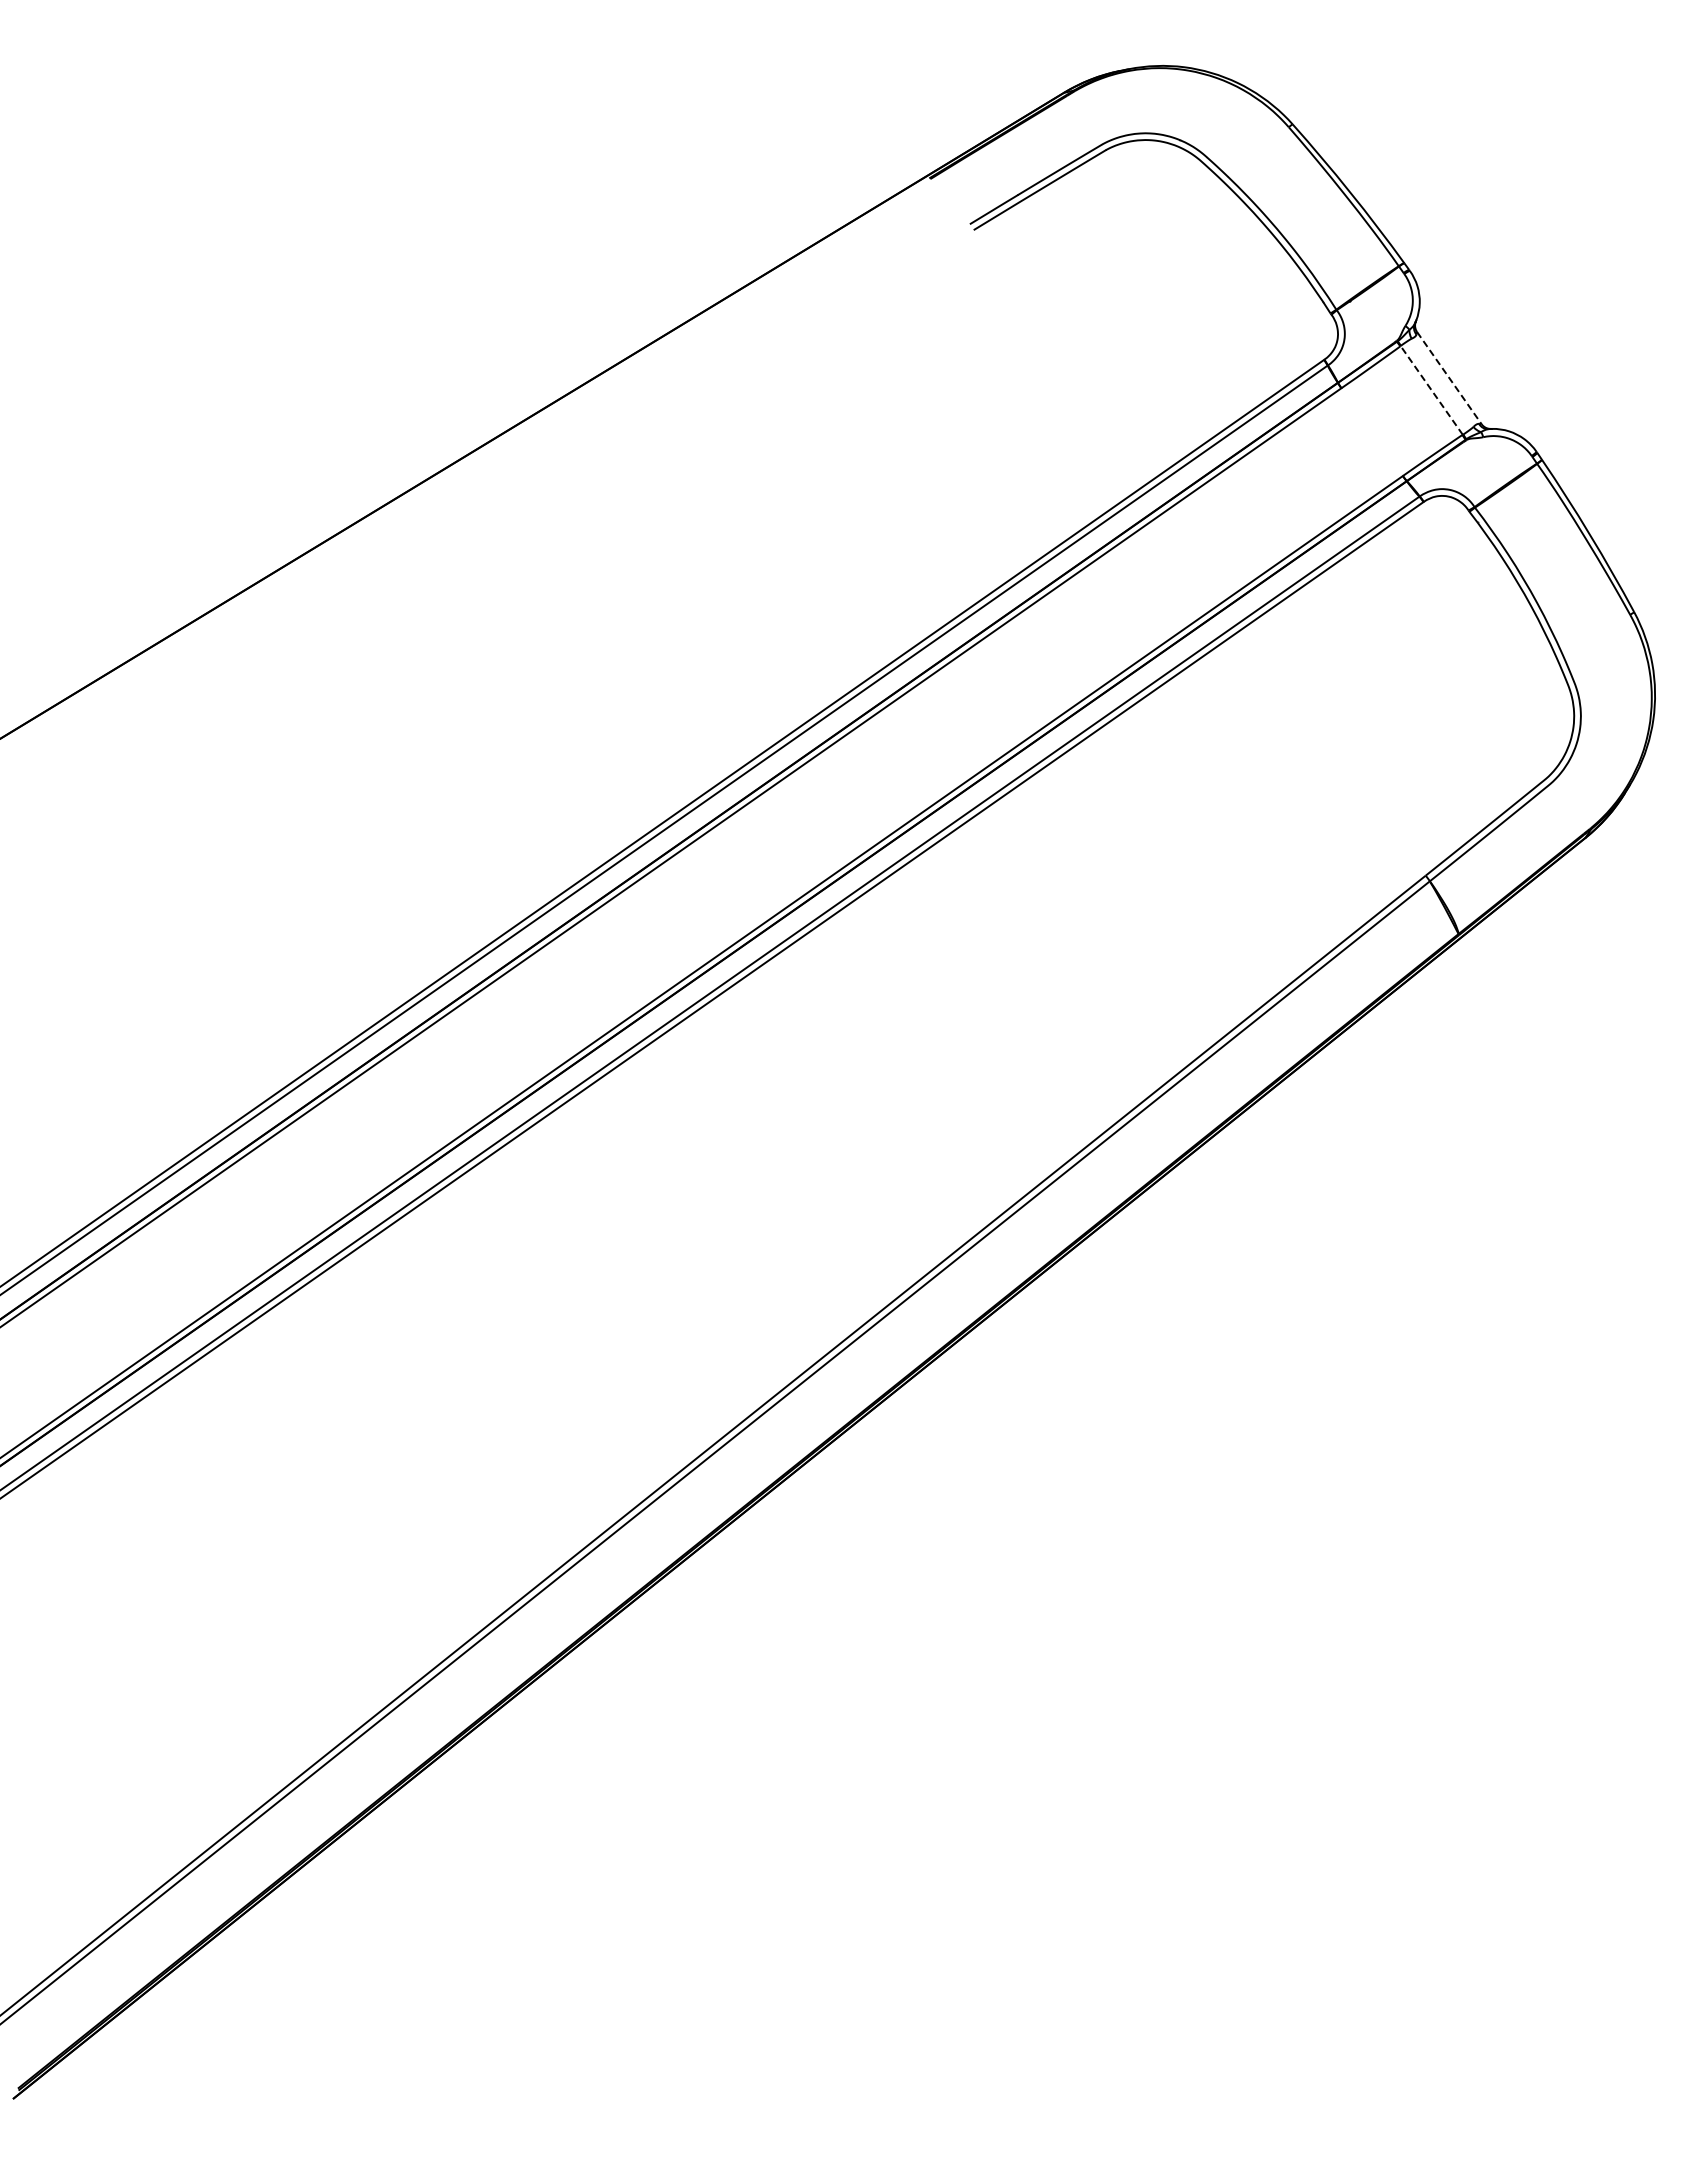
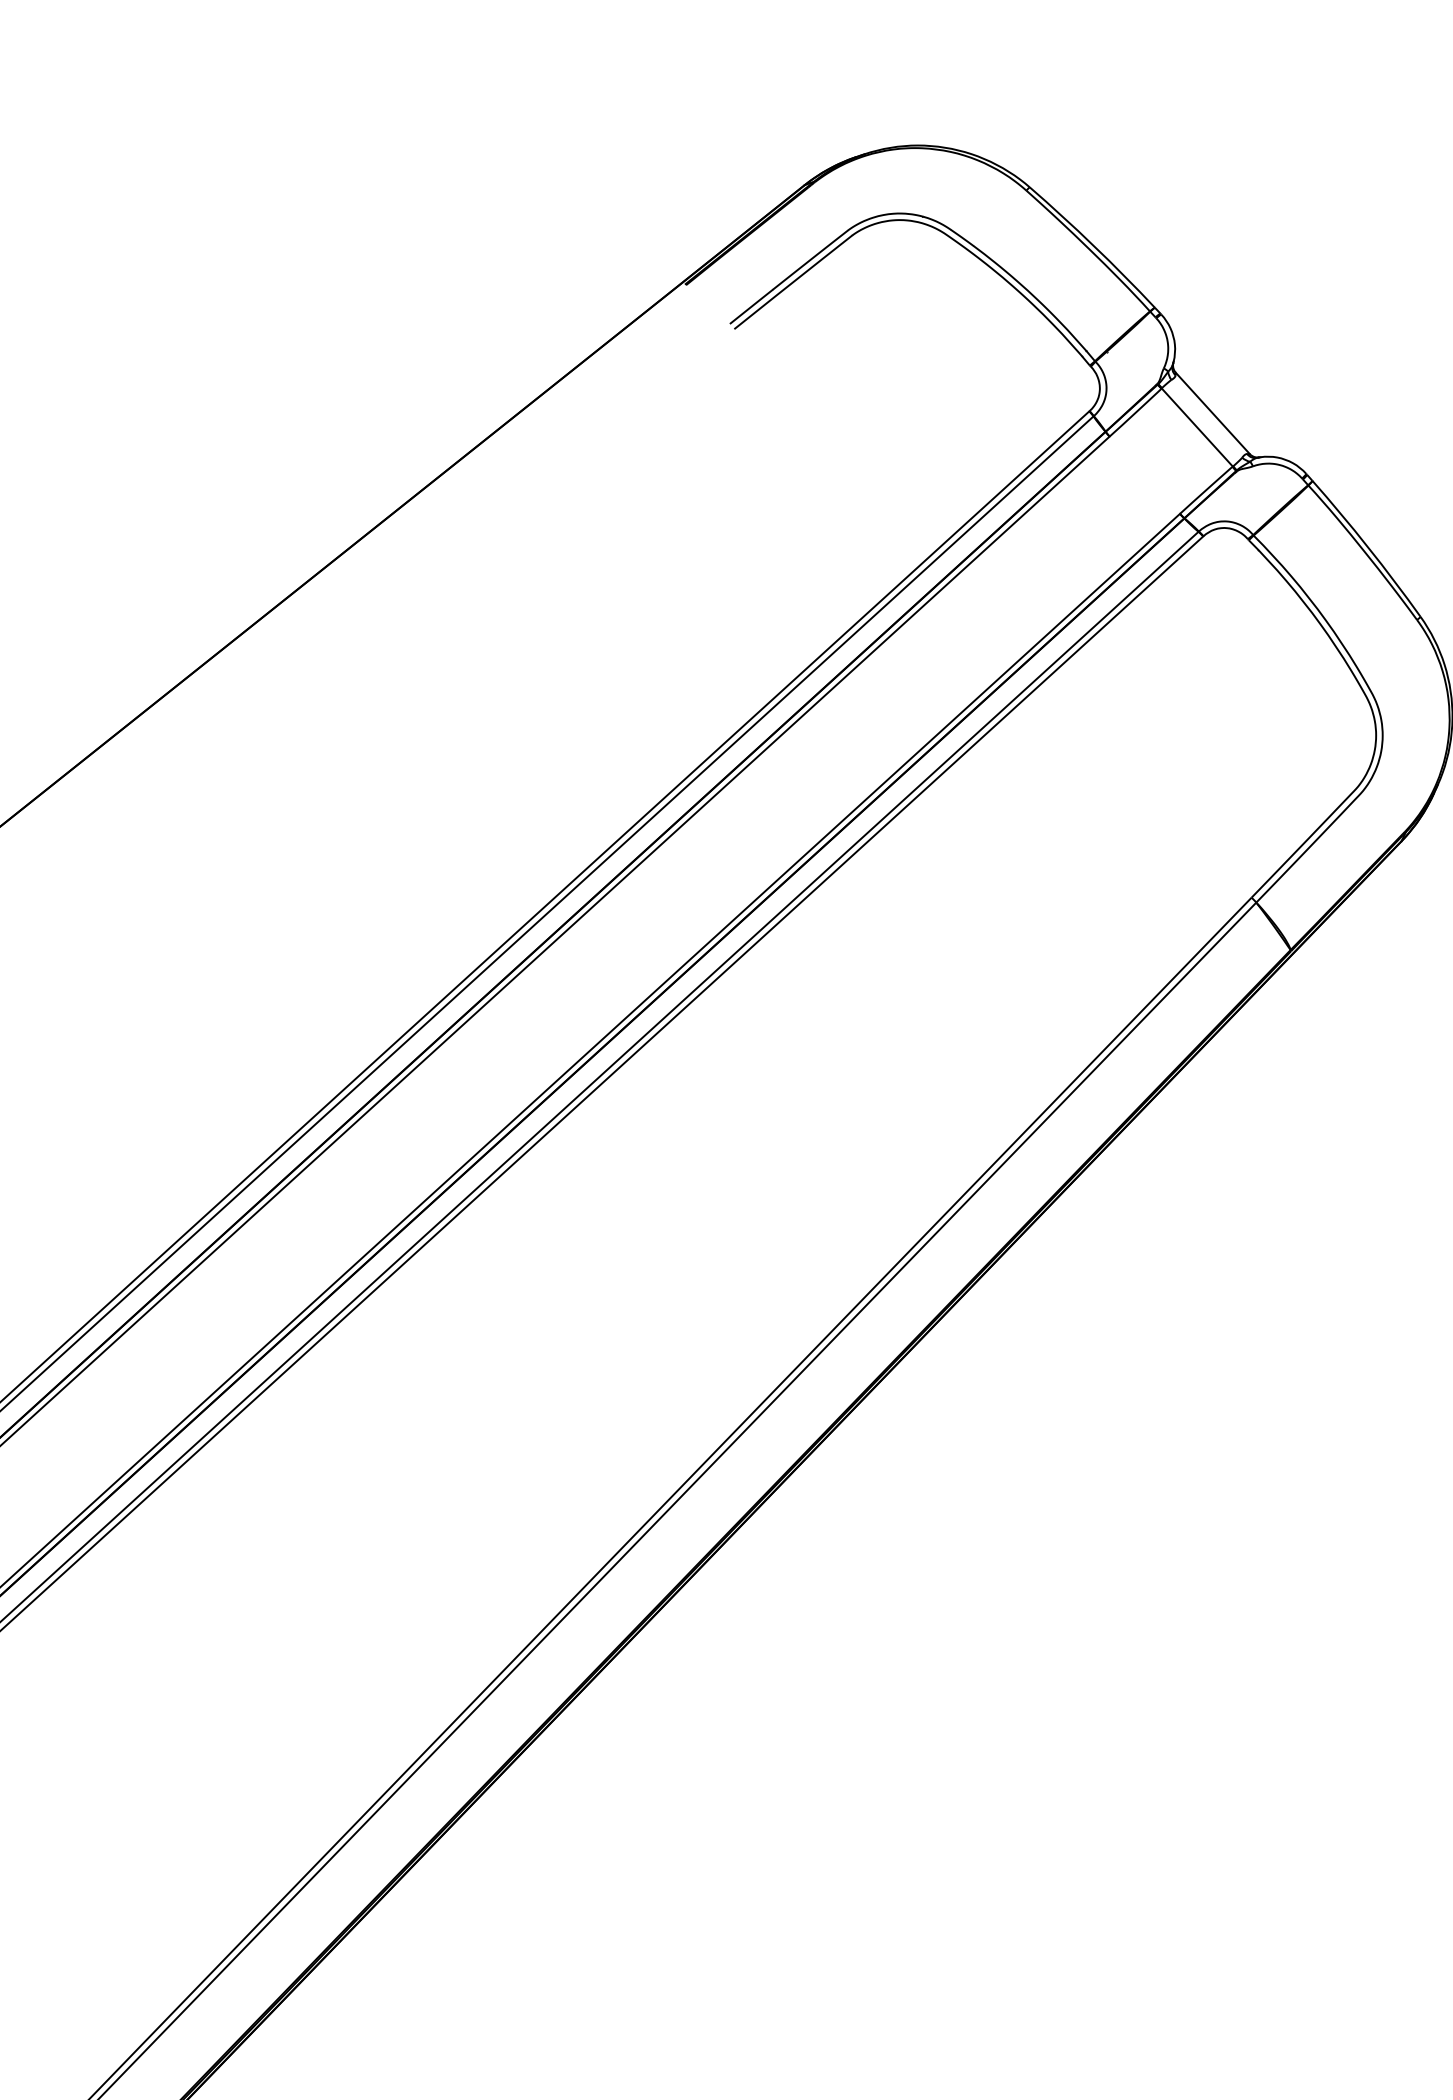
line: (1449, 378) -> (1212, 413), dashed -> solid
line: (1431, 390) -> (1197, 427), dashed -> solid

